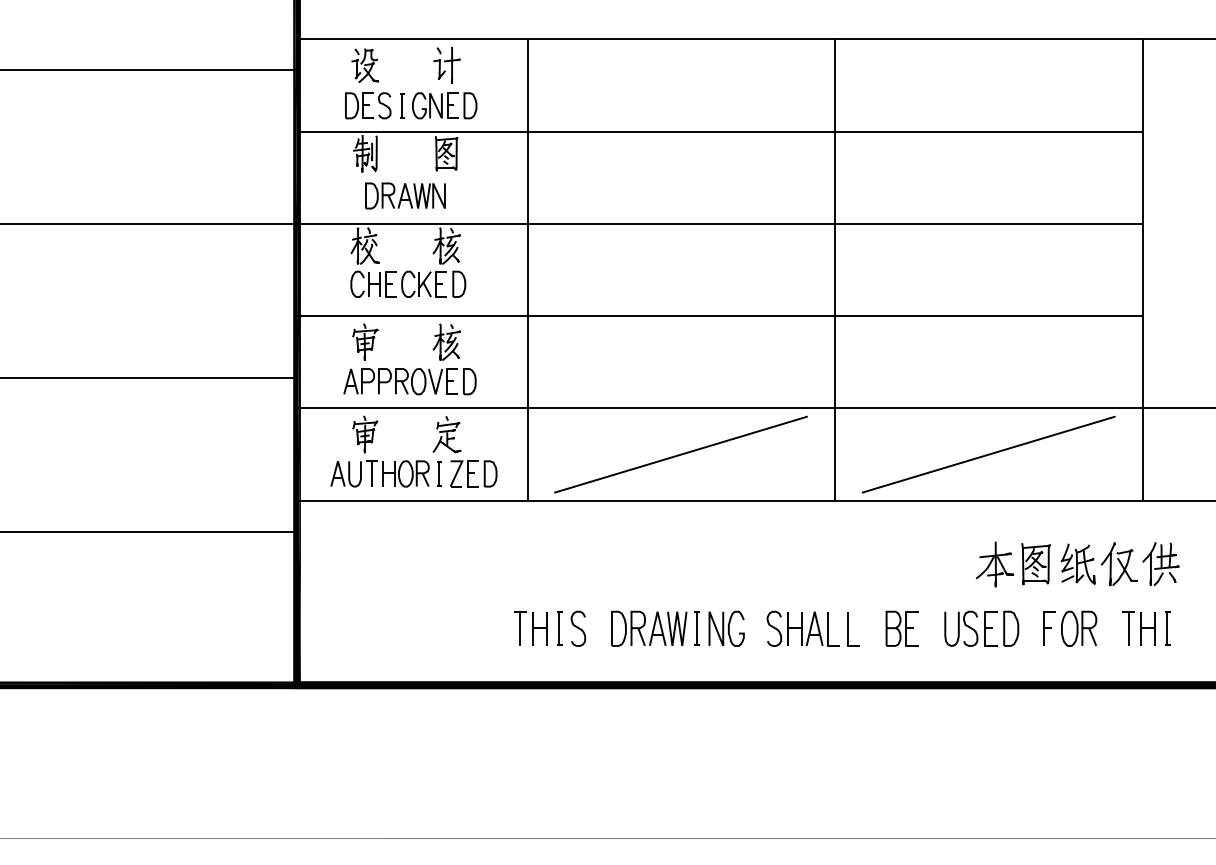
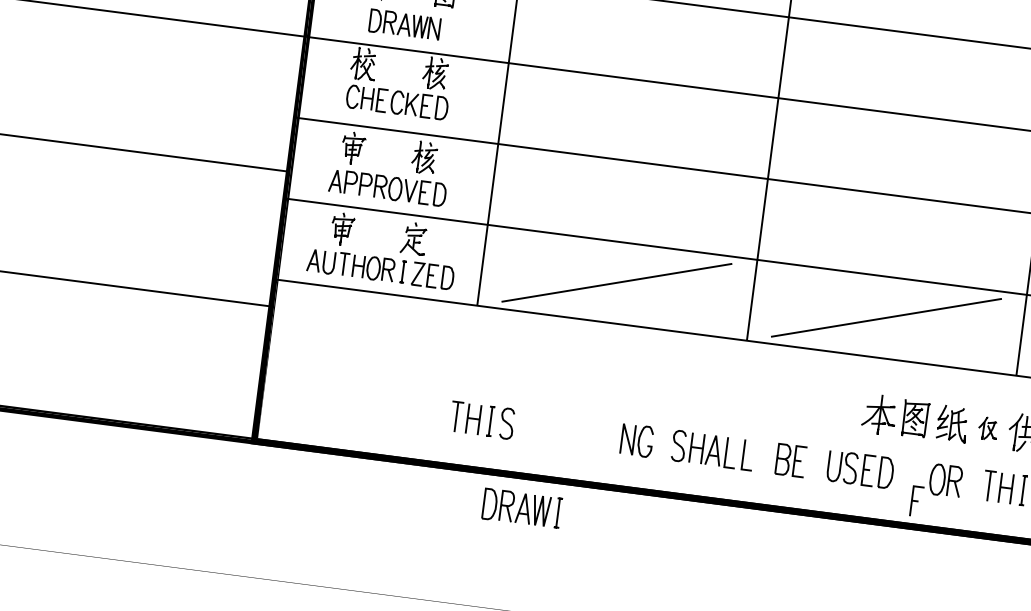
part: (1118, 564) -> (987, 428), size x0.6
part: (655, 628) -> (522, 508), moved
part: (1049, 628) -> (916, 501), moved

